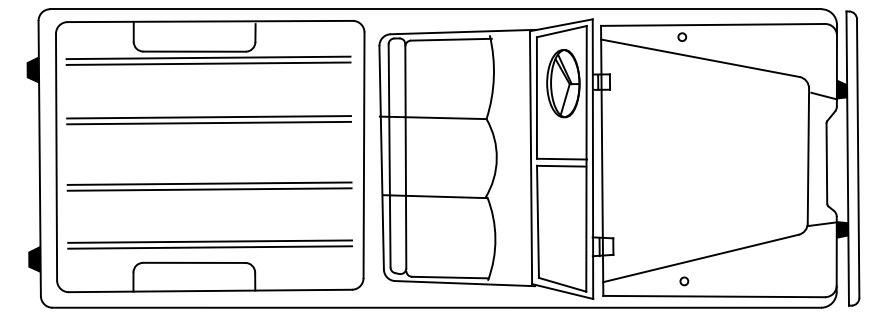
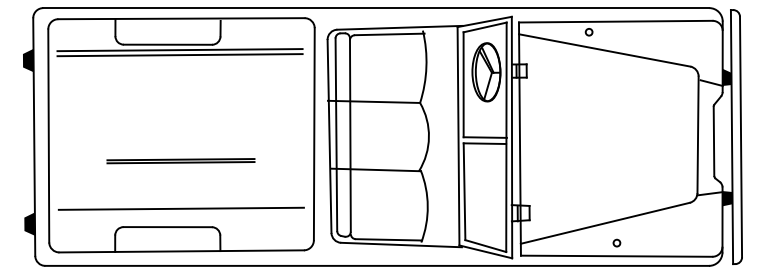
part: (209, 119) -> (180, 103), removed
part: (209, 185) -> (180, 160), size x0.6
line: (209, 247) -> (180, 213), removed
circle: (683, 280) -> (616, 242), moved

